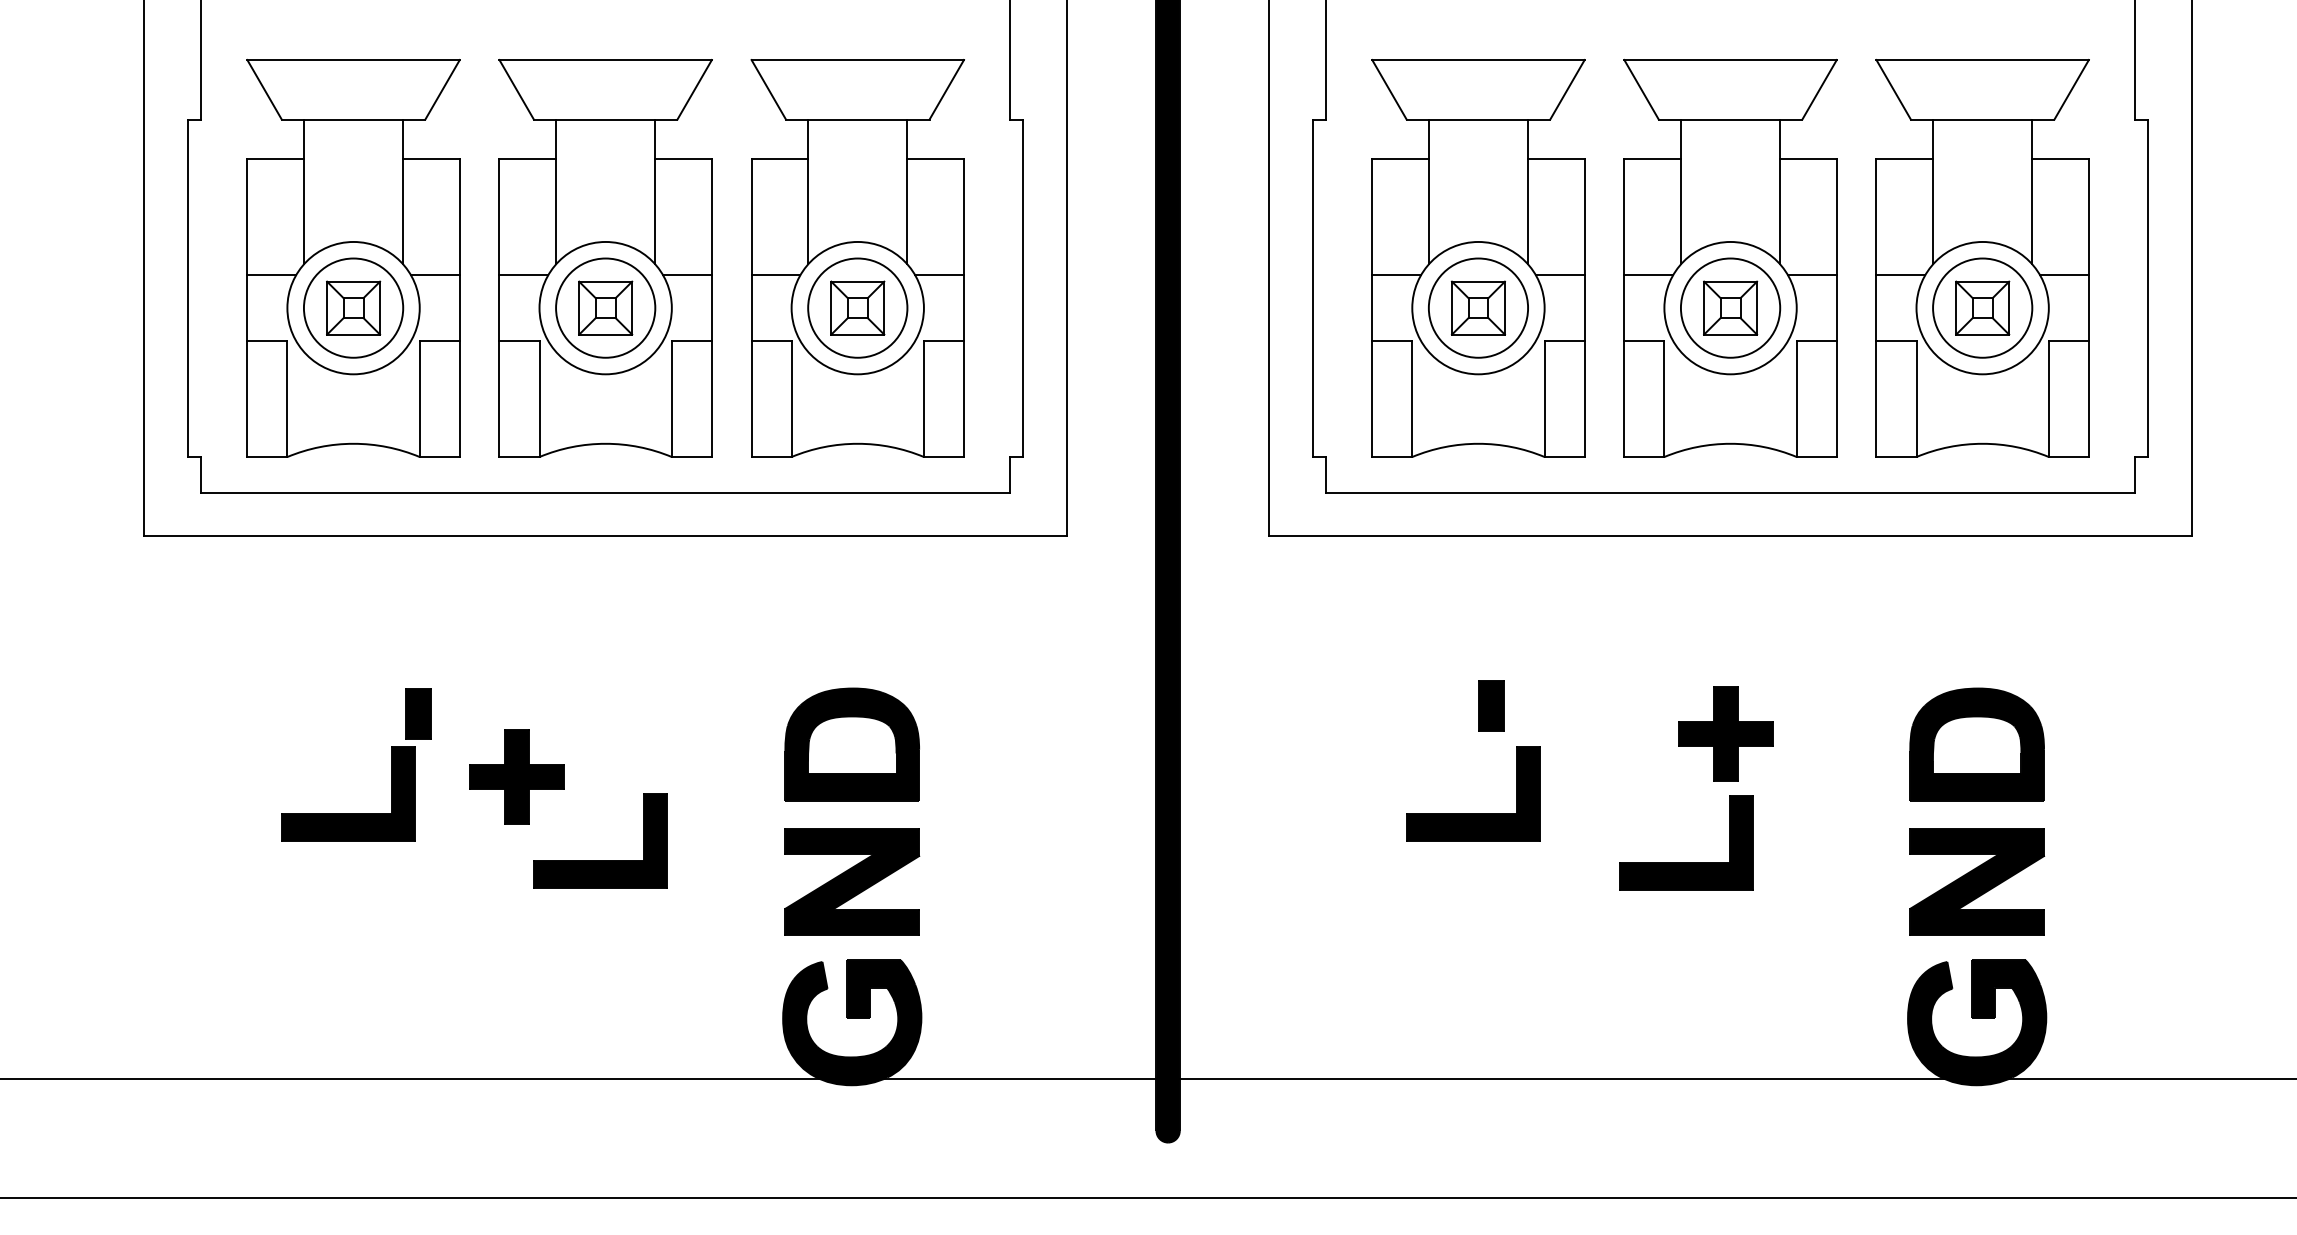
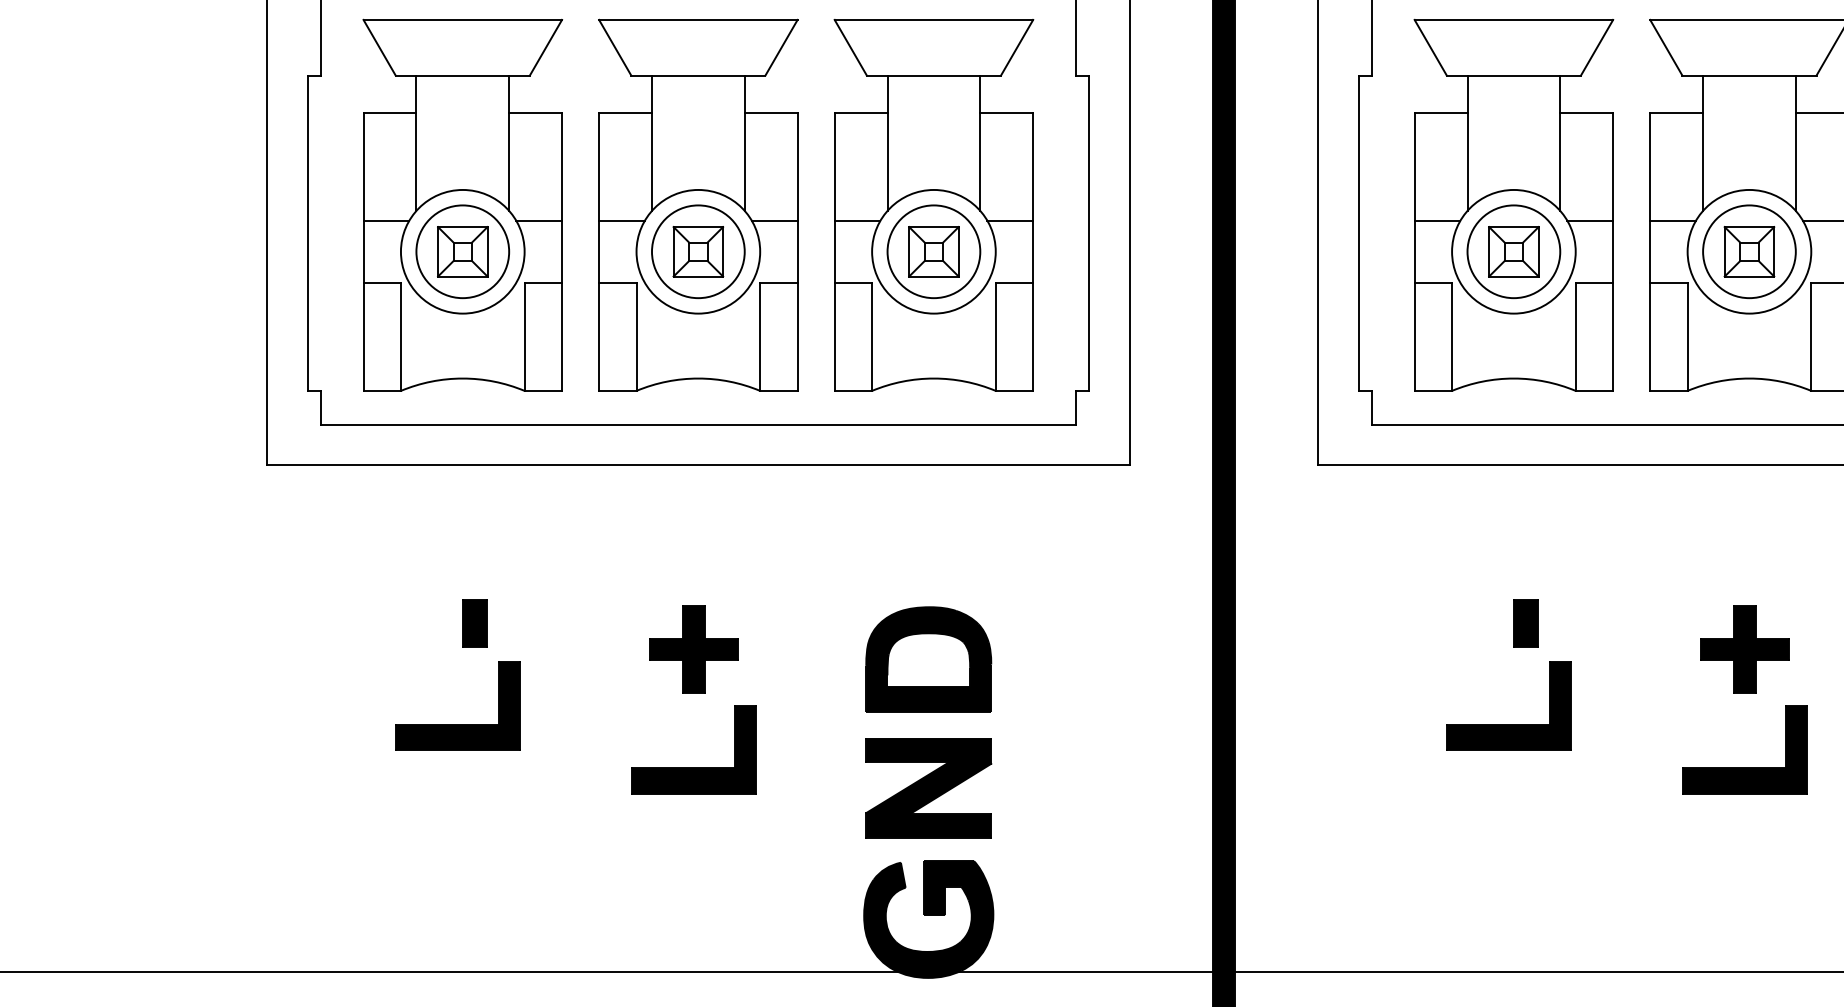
part: (418, 713) -> (474, 623), moved
part: (516, 776) -> (693, 649), moved
part: (1686, 862) -> (1744, 767), moved

